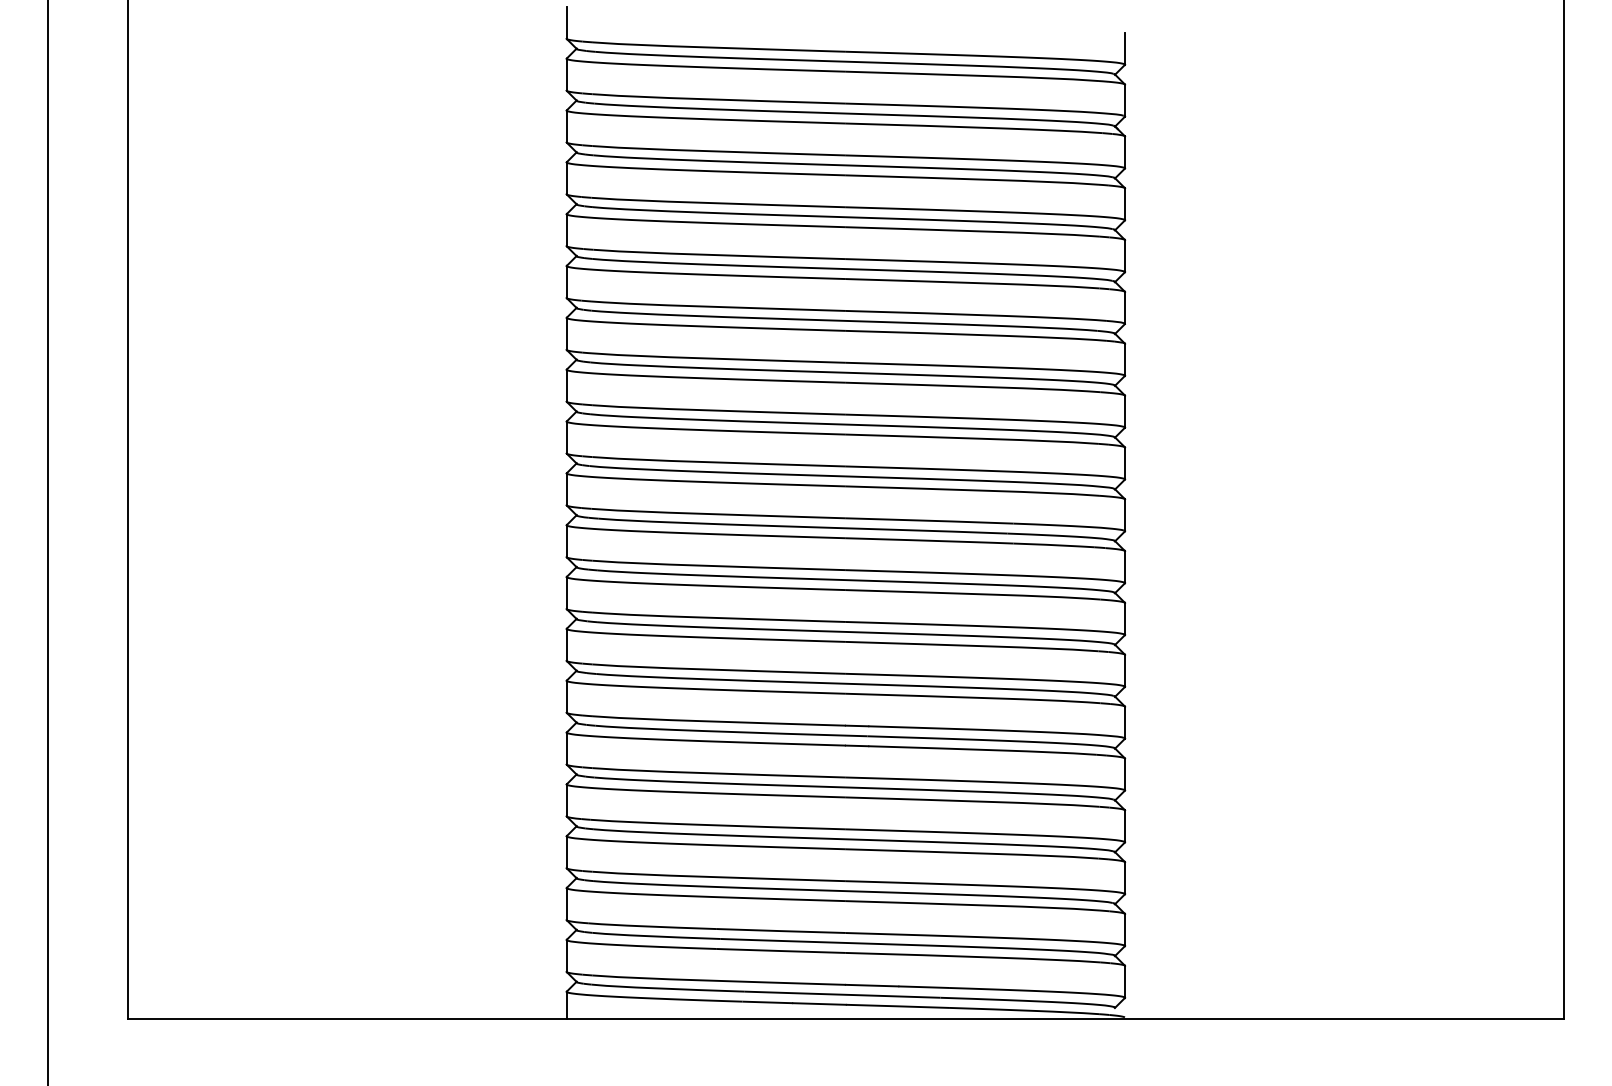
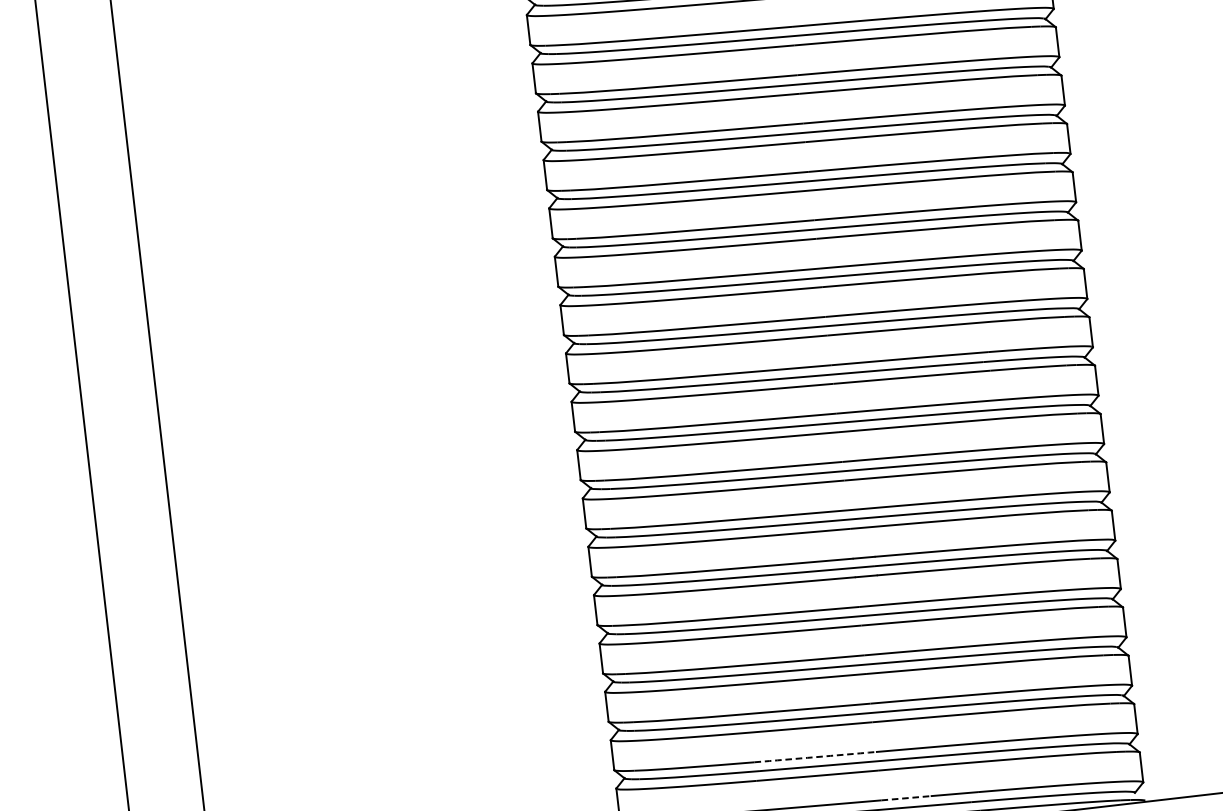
arc: (780, 931) -> (814, 757), solid -> dashed
line: (872, 985) -> (906, 798), solid -> dashed

